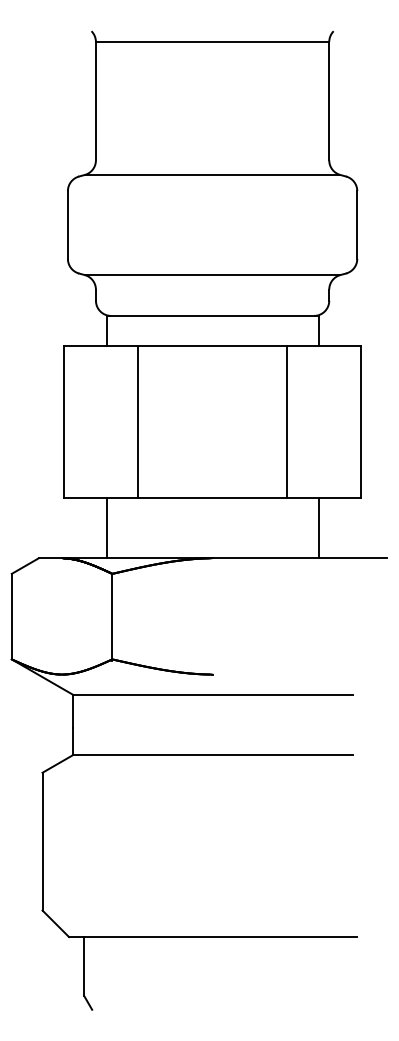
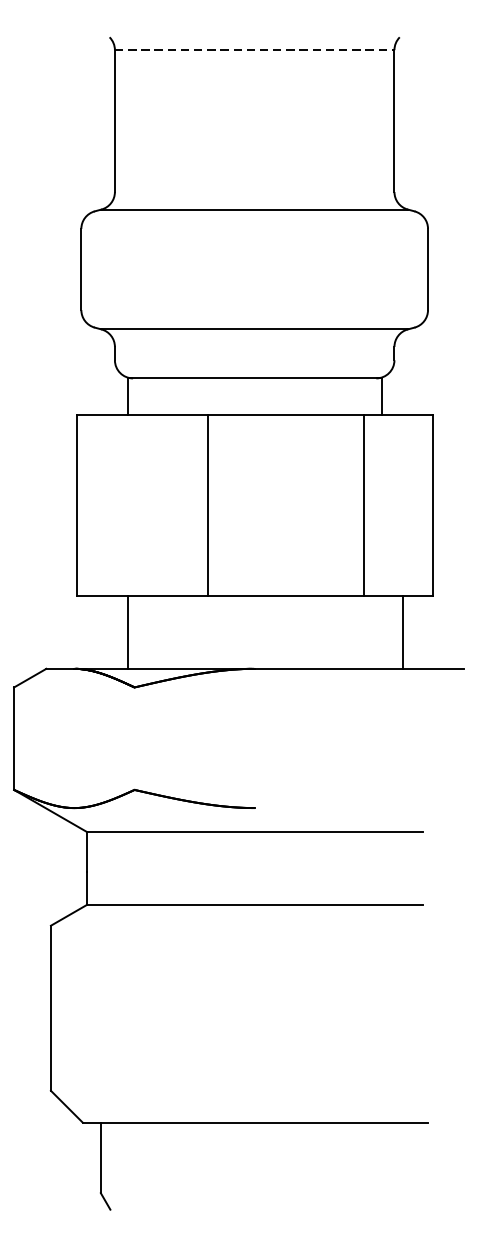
line: (212, 41) -> (254, 49), solid -> dashed
line: (138, 421) -> (207, 504), moved
line: (286, 421) -> (363, 504), moved
line: (318, 527) -> (403, 631), moved
line: (112, 616) -> (134, 738), removed

